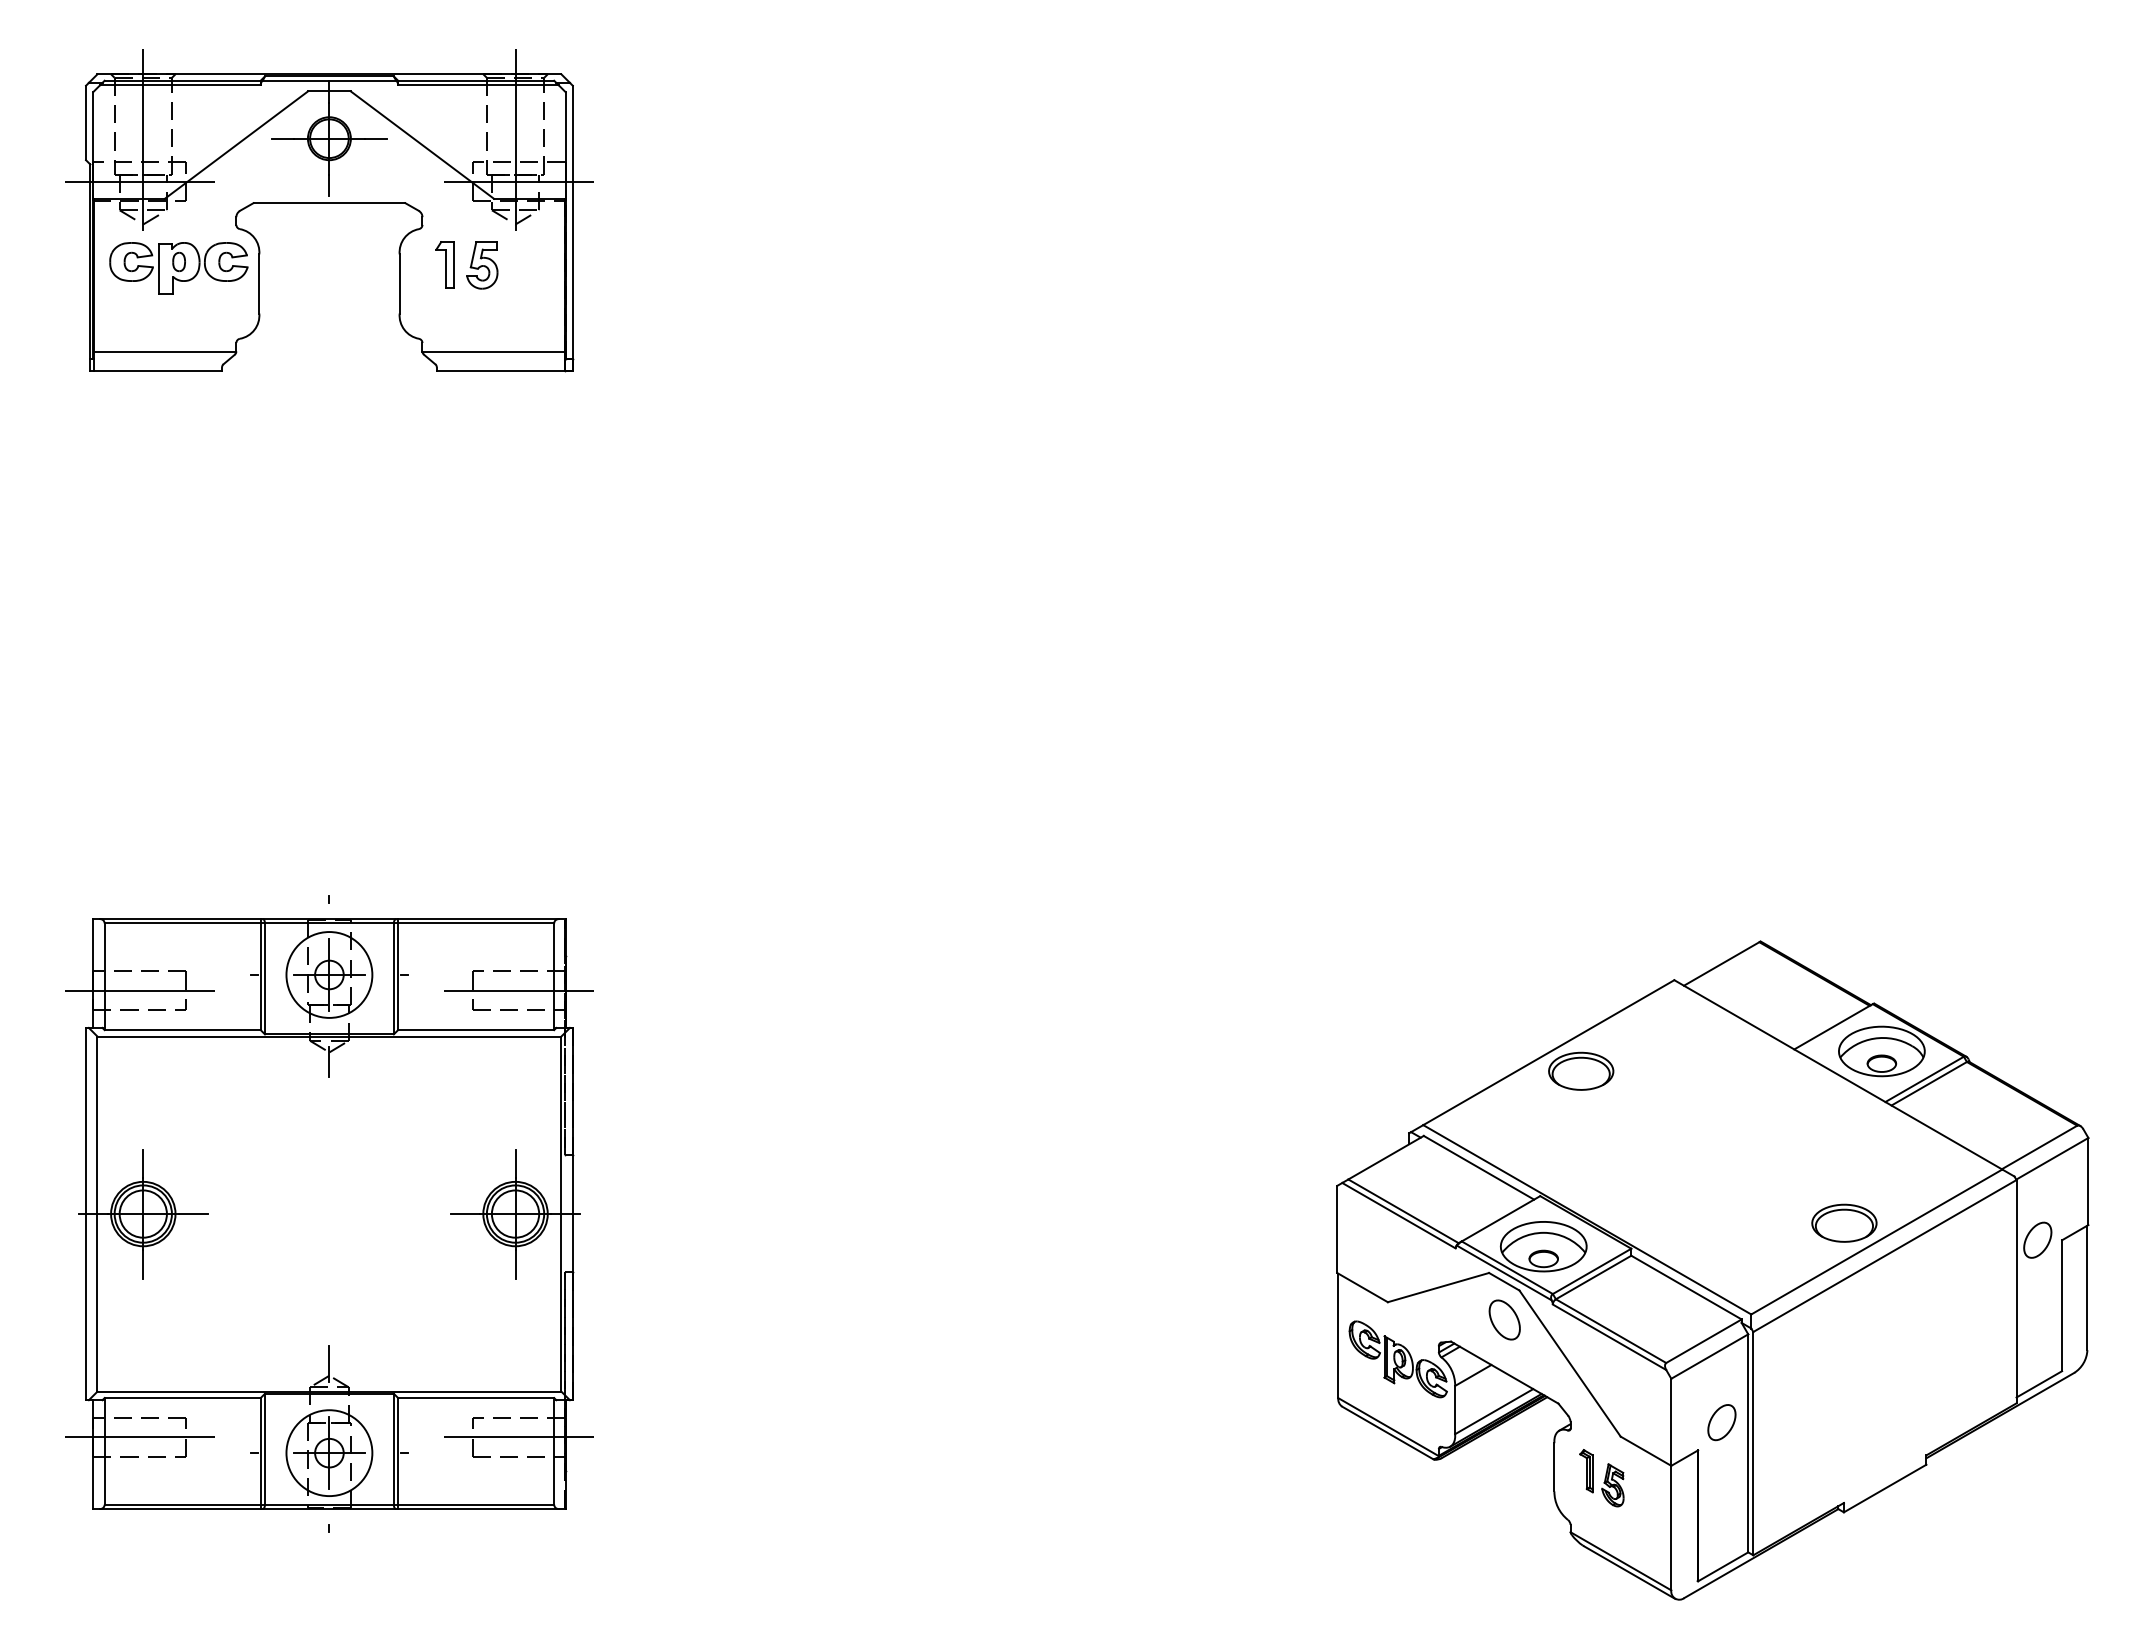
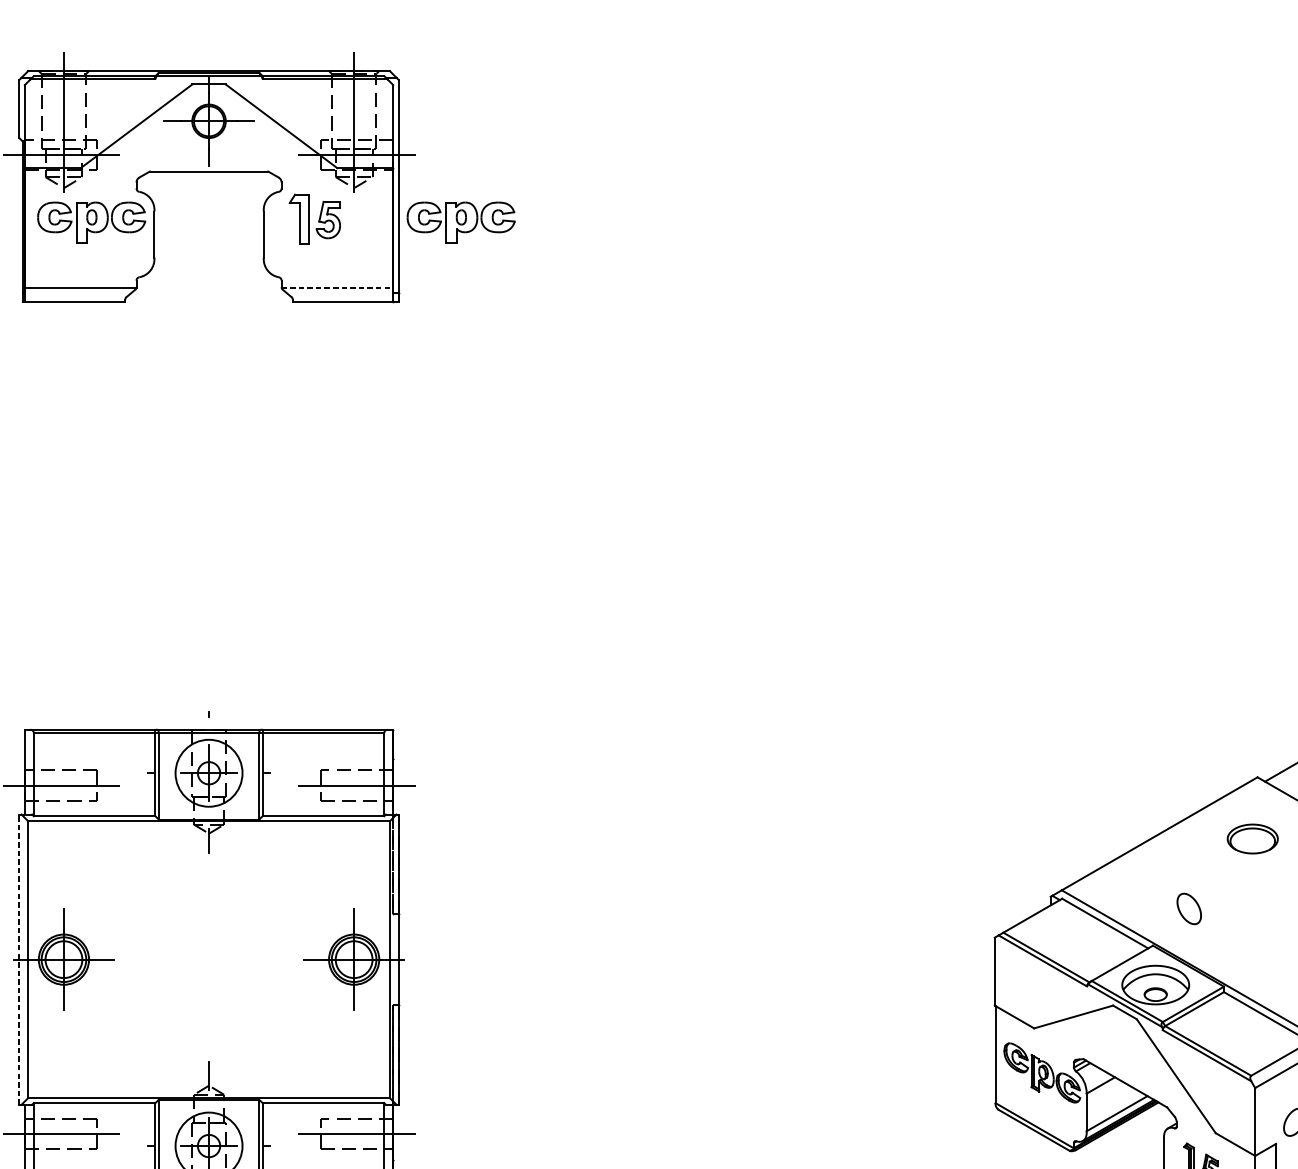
part: (444, 264) -> (298, 219), size x1.4
part: (652, 268) -> (460, 222), added
line: (494, 352) -> (337, 287), solid -> dashed
part: (1581, 1070) -> (1252, 838), moved
line: (86, 1213) -> (19, 959), solid -> dashed
part: (1504, 1319) -> (1189, 908), moved

